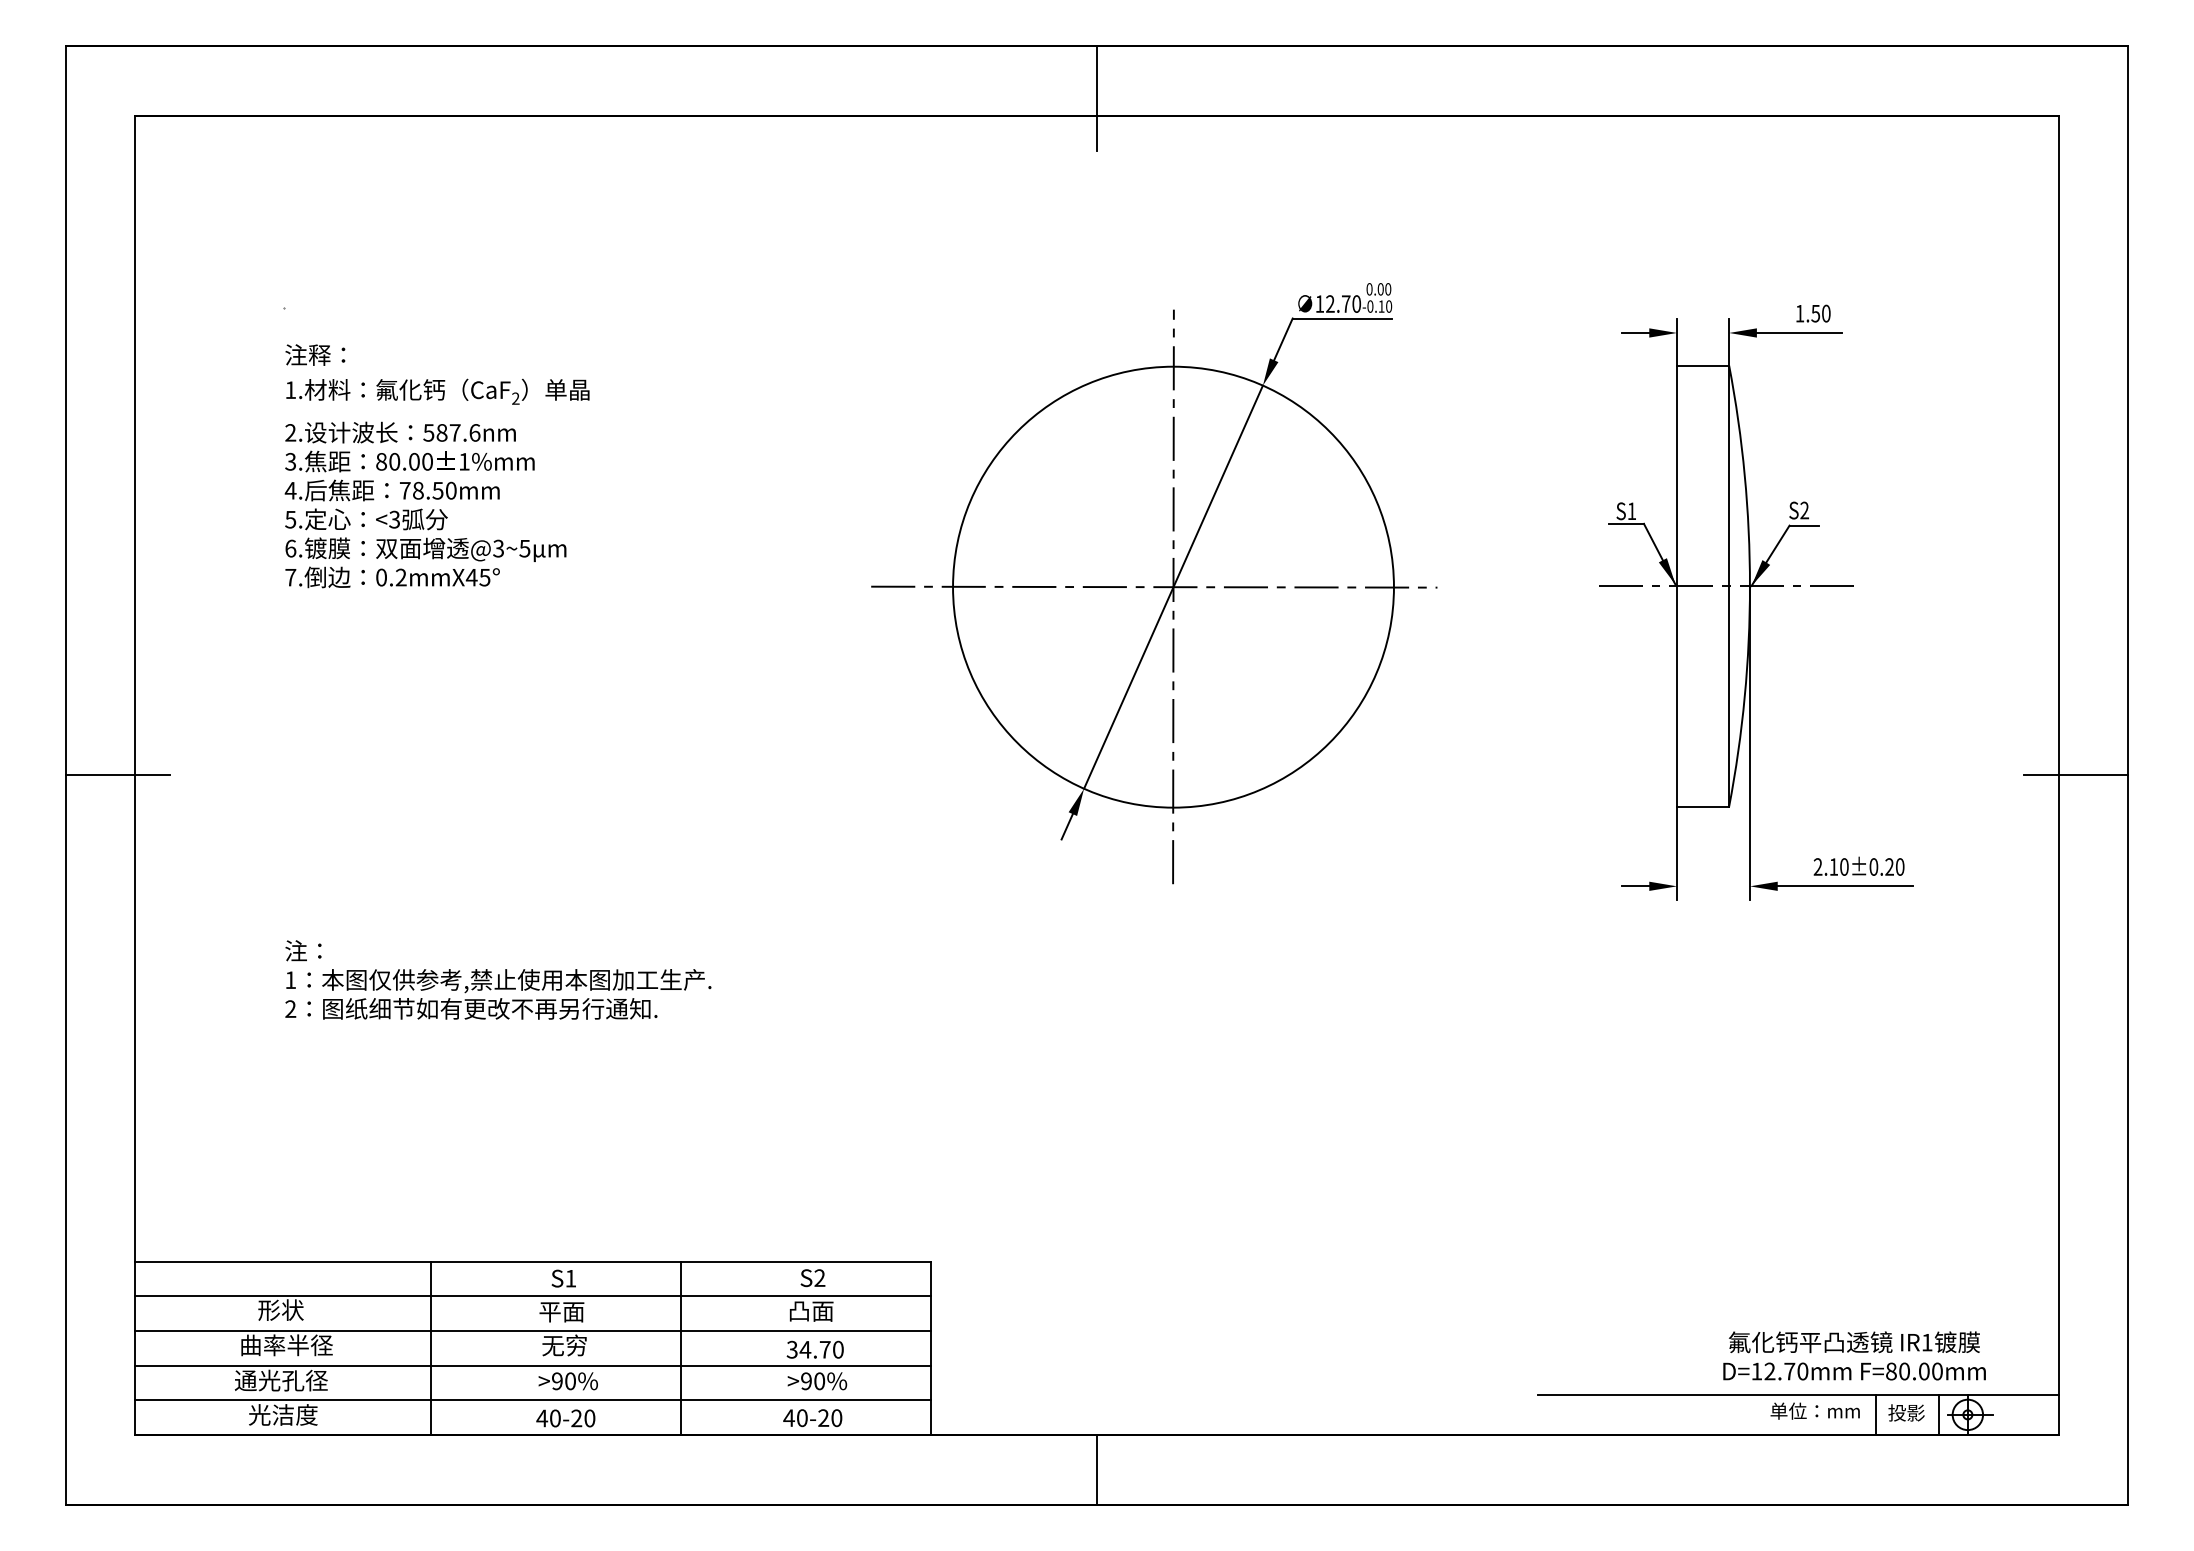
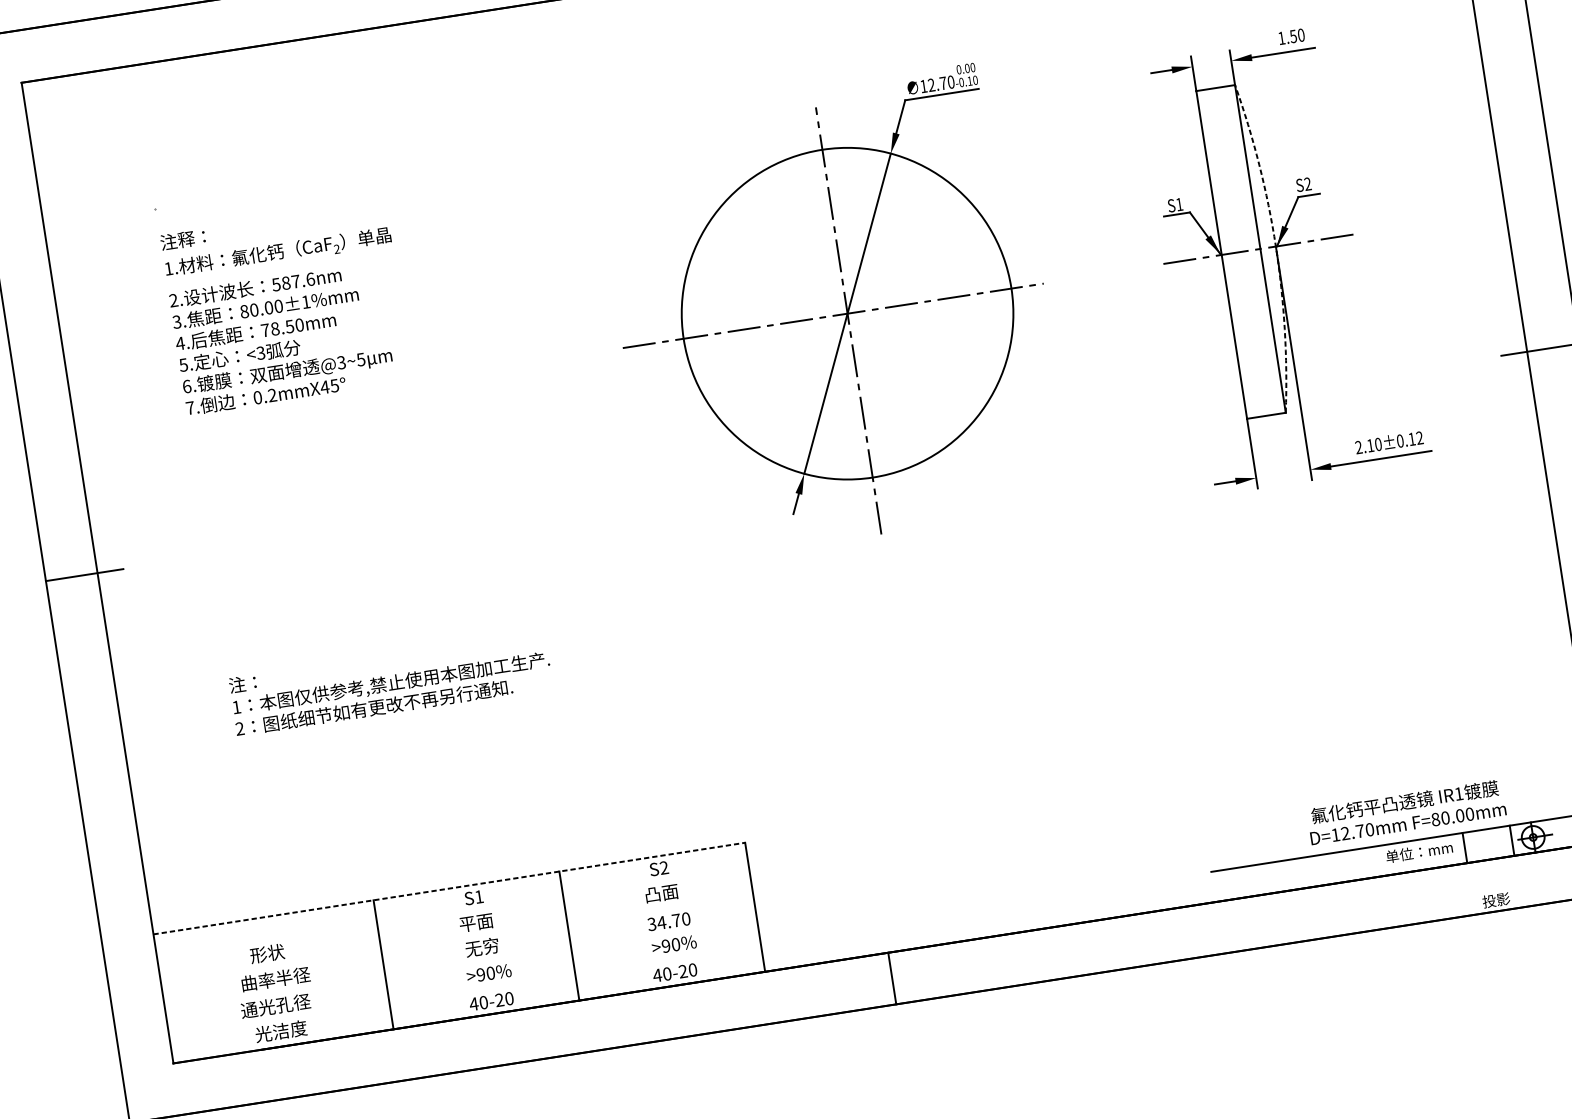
arc: (1749, 586) -> (1275, 246), solid -> dashed
text: (1894, 866) -> (1415, 438), 2.10±0.20 -> 2.10±0.12
line: (533, 1261) -> (449, 888), solid -> dashed
line: (533, 1296) -> (453, 914), removed
line: (533, 1331) -> (457, 940), removed
text: (1854, 1355) -> (1406, 811), moved
line: (533, 1365) -> (461, 965), removed
line: (533, 1400) -> (465, 991), removed
text: (1906, 1412) -> (1496, 899), moved

